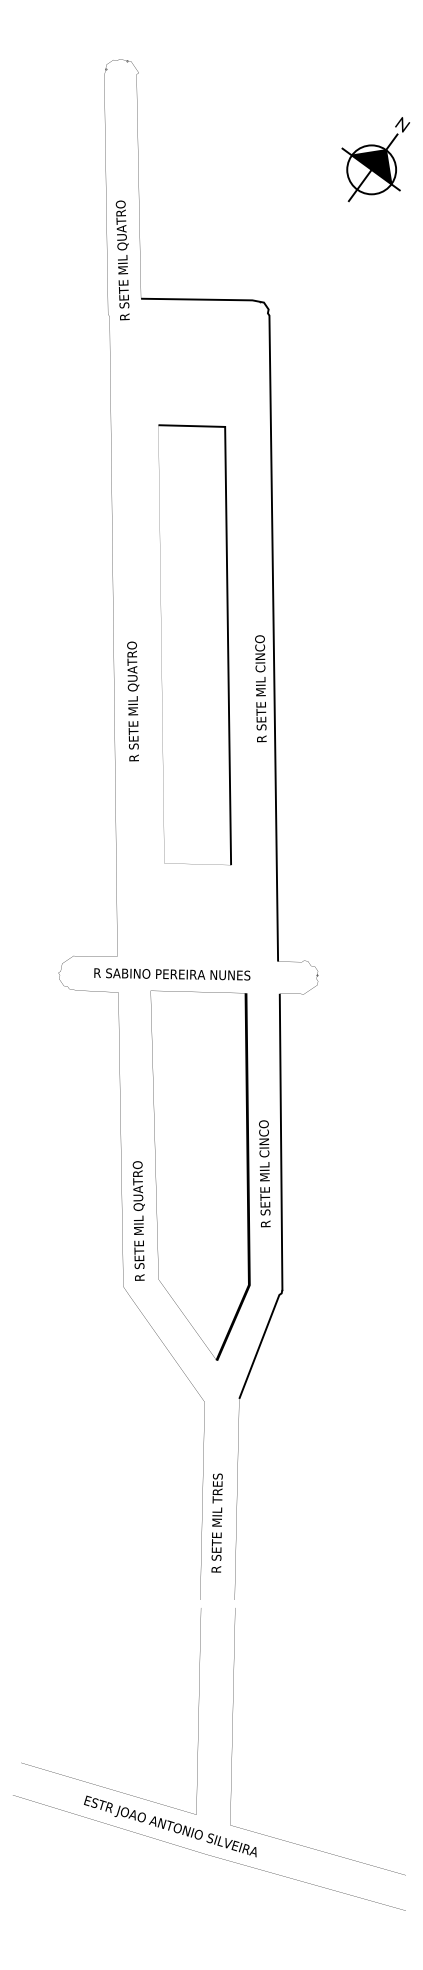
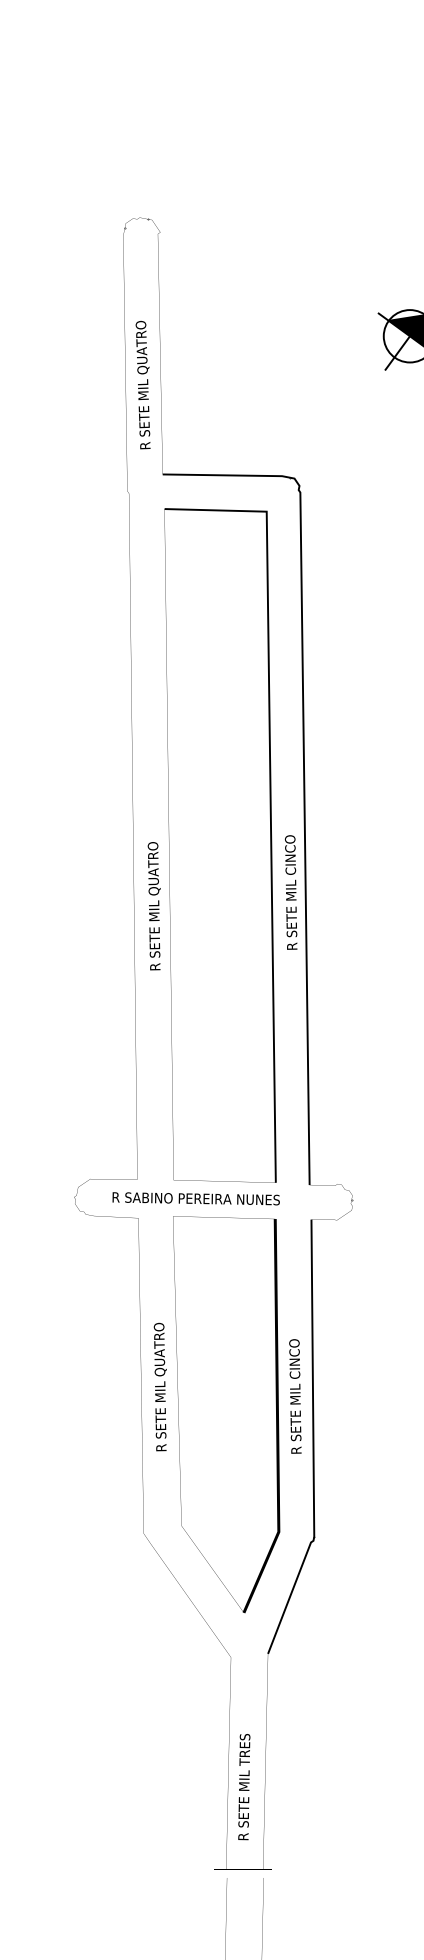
text: (122, 260) -> (142, 385), moved
part: (194, 644) -> (220, 845), size x1.43
text: (264, 1173) -> (295, 1396), moved
text: (138, 1220) -> (159, 1386), moved

